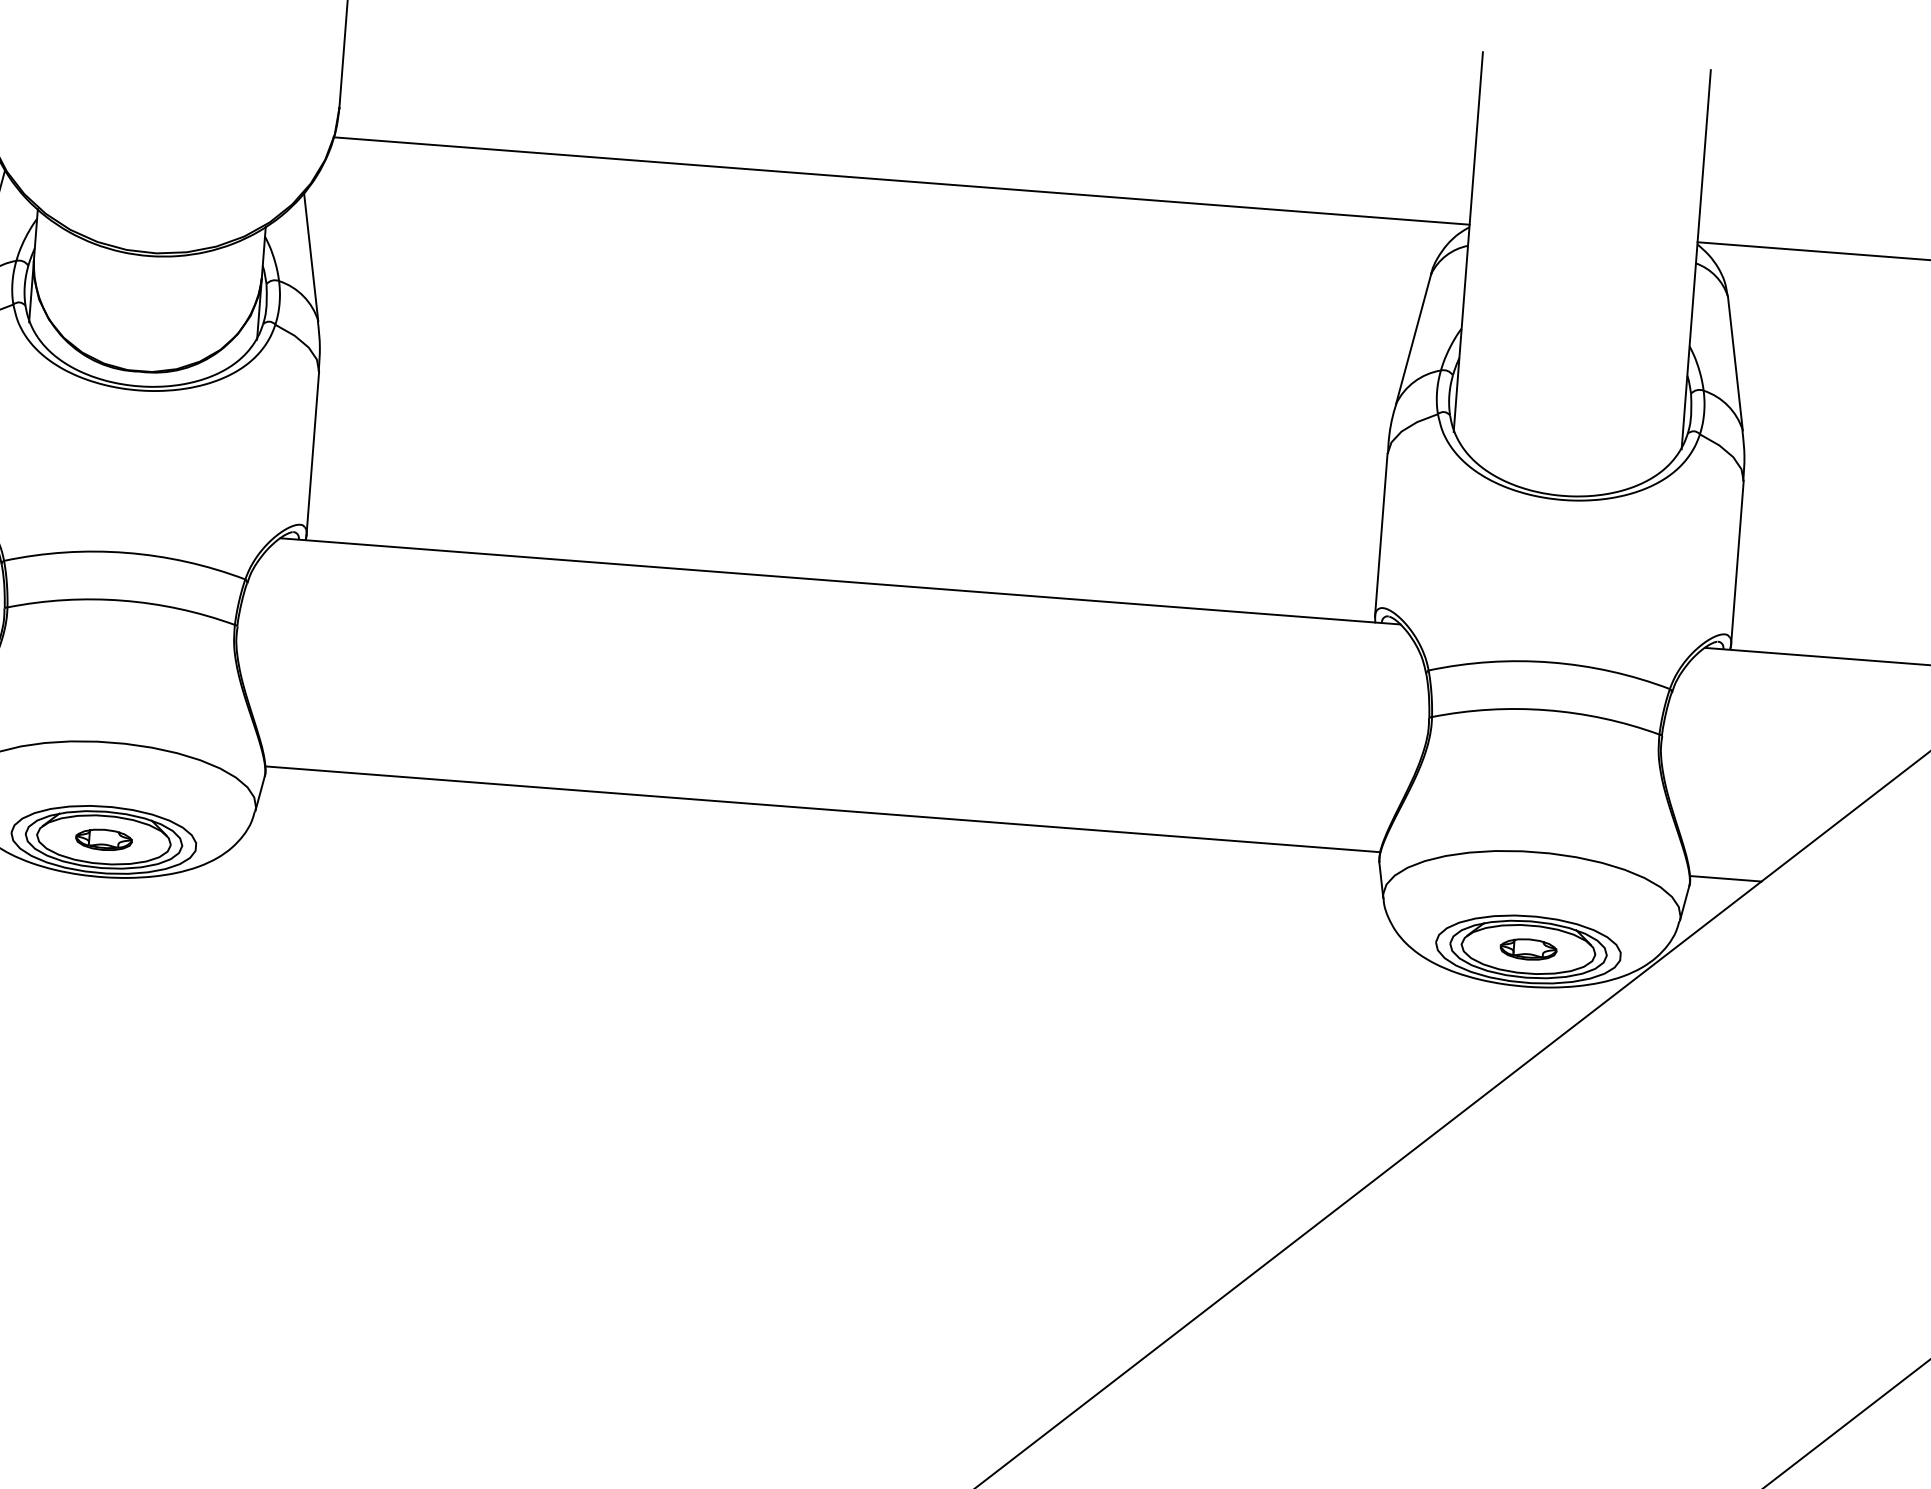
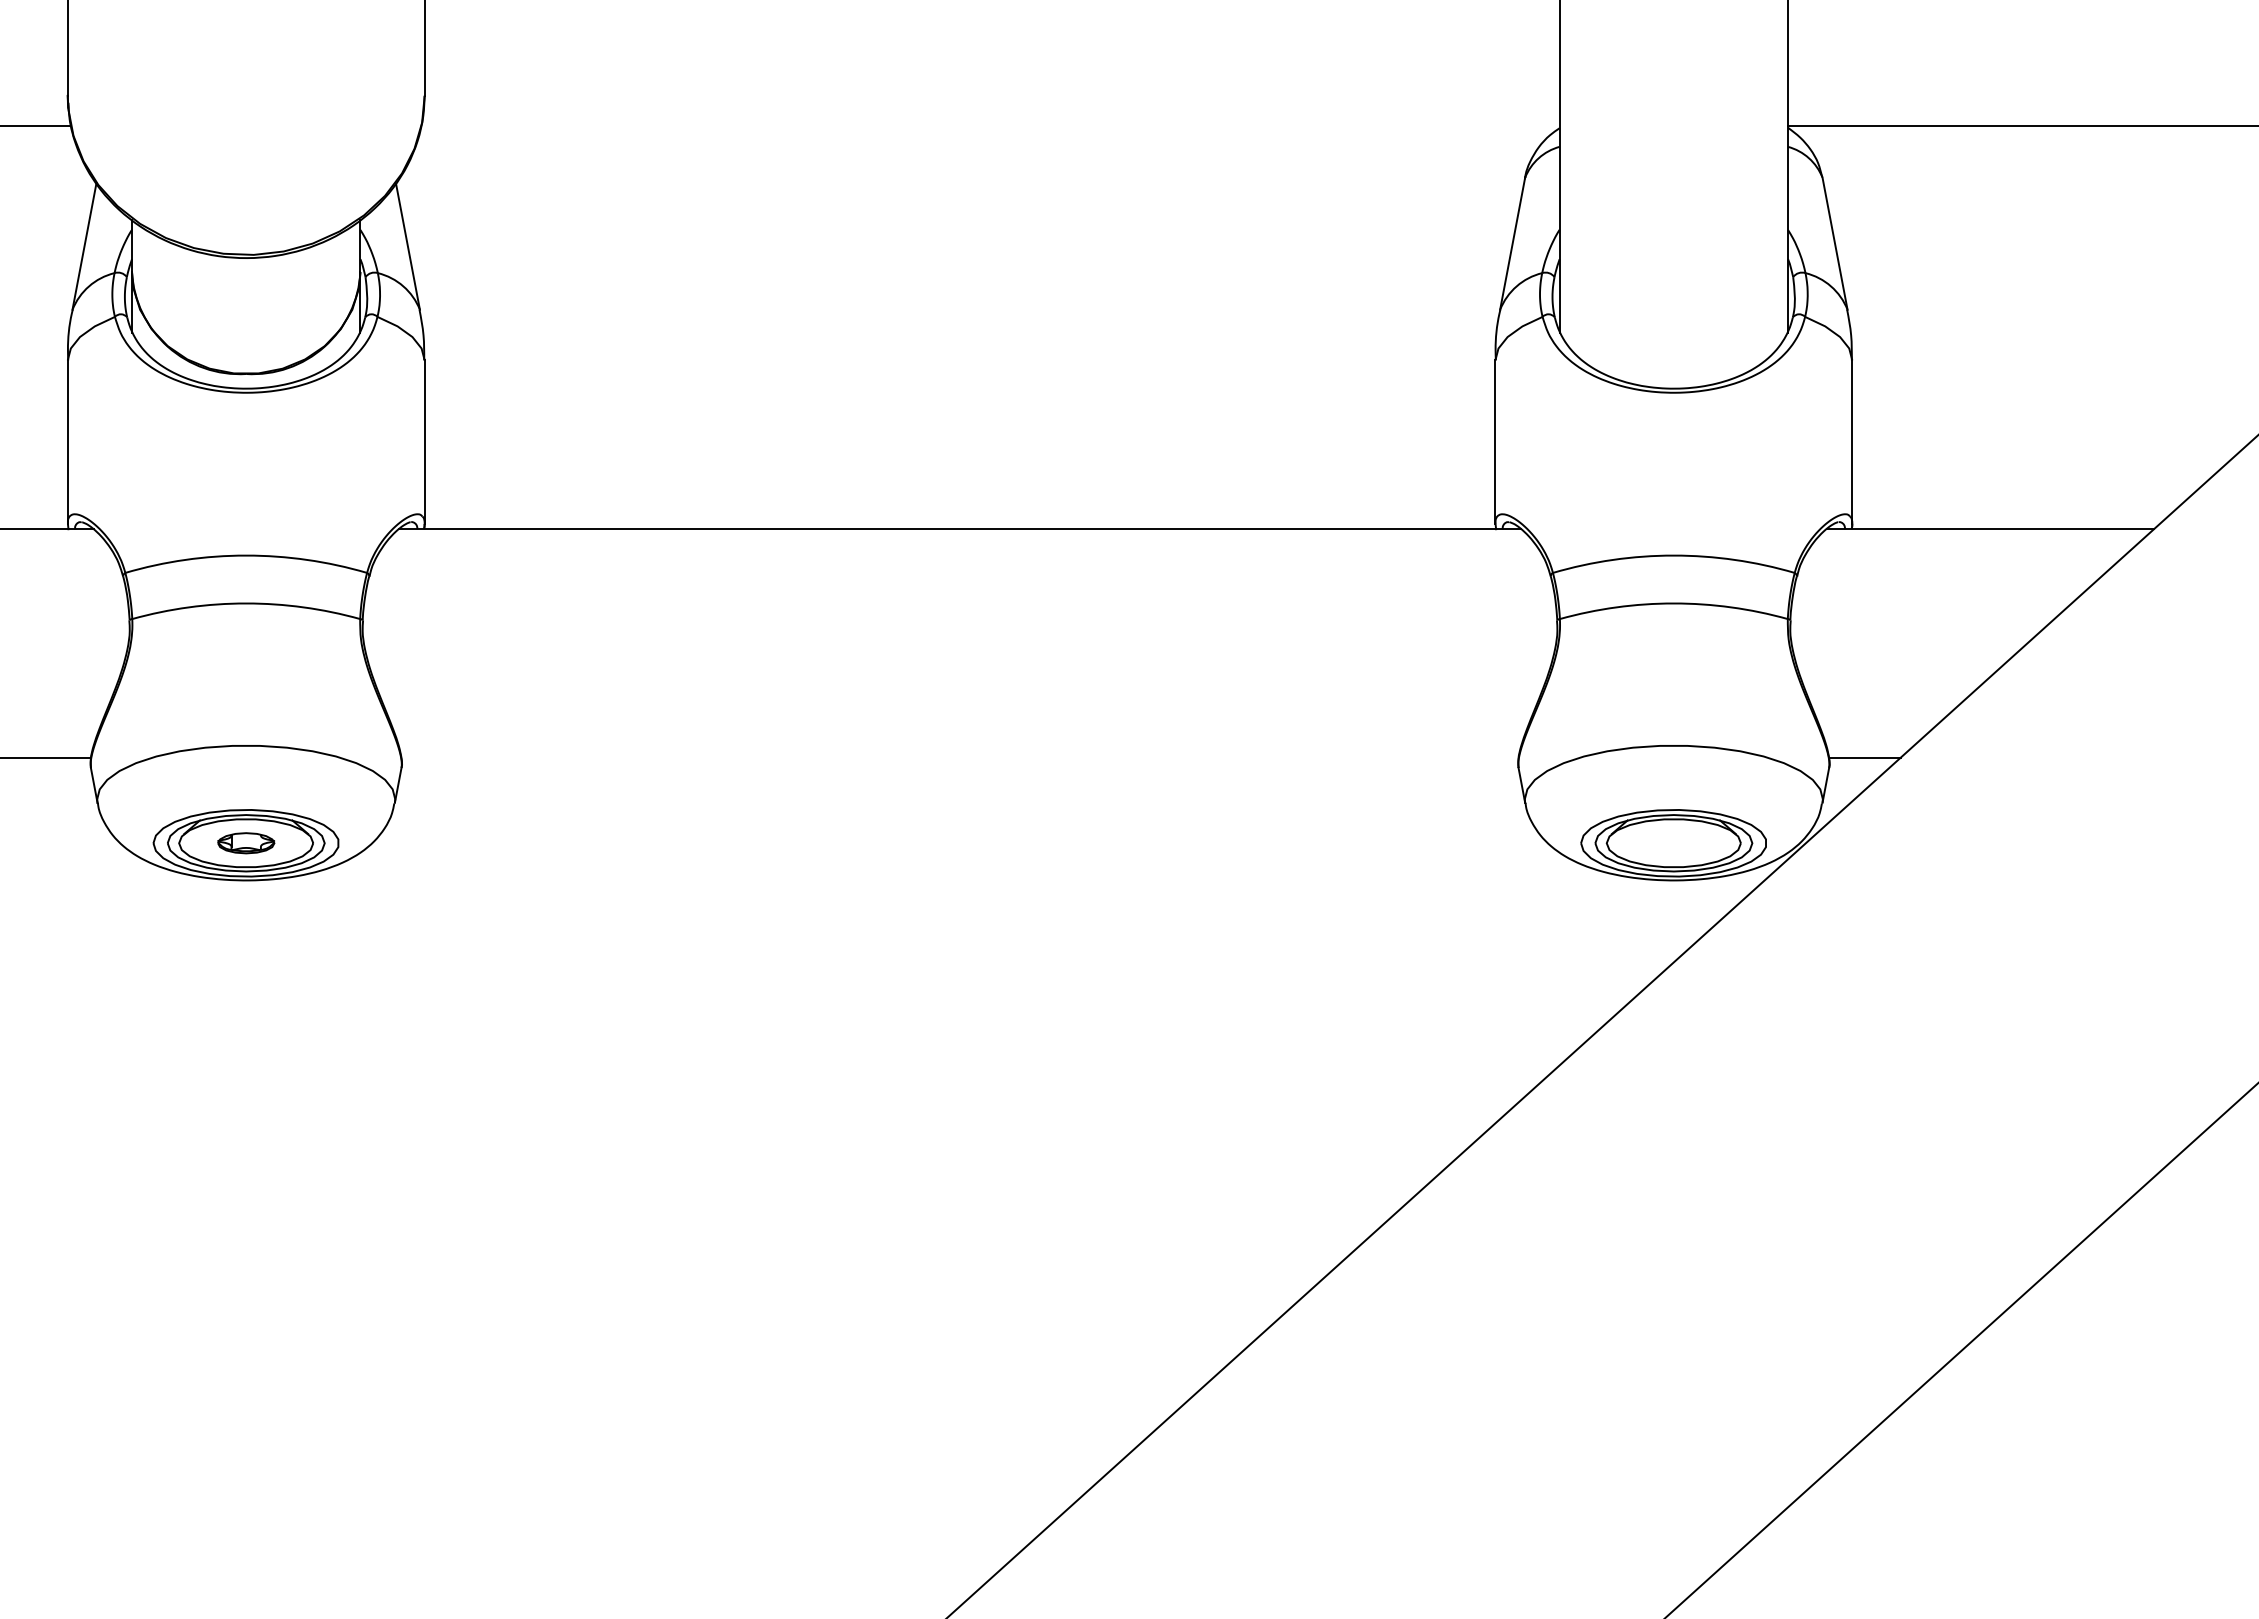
line: (901, 180) -> (990, 125), removed
line: (822, 809) -> (959, 757), removed
part: (1528, 949) -> (1673, 843), removed

